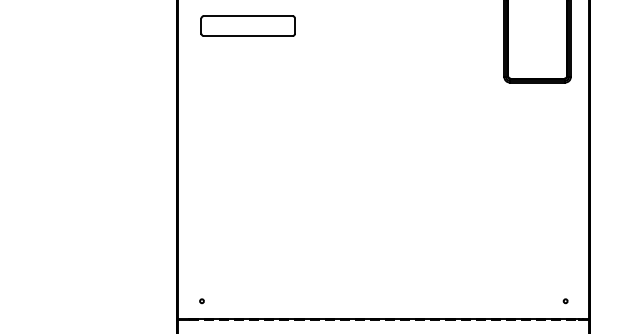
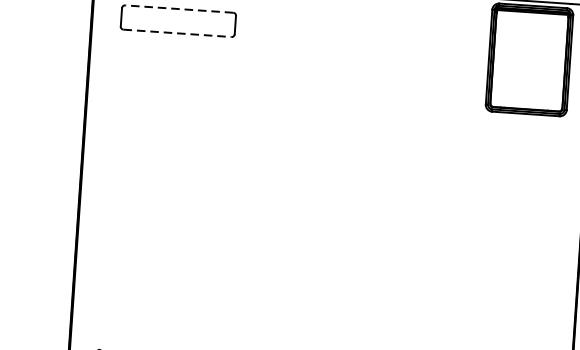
line: (247, 16) -> (178, 9), solid -> dashed
line: (248, 36) -> (177, 33), solid -> dashed

